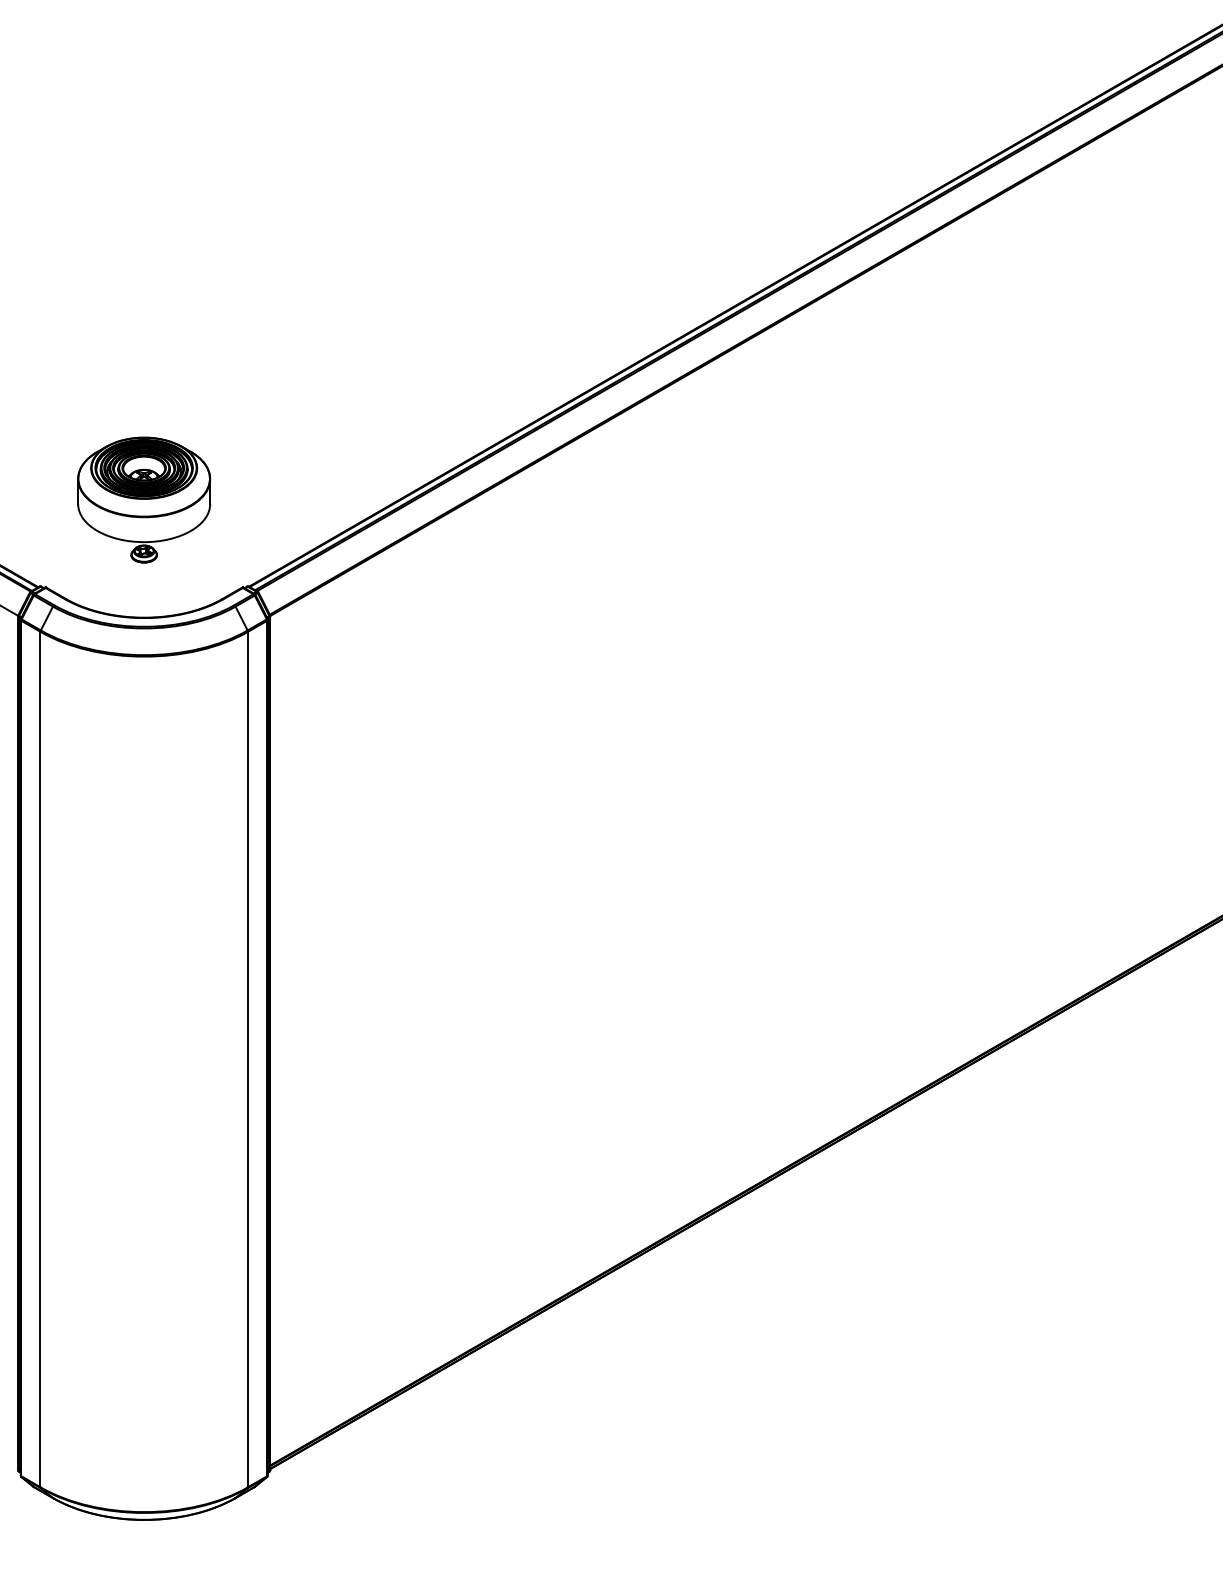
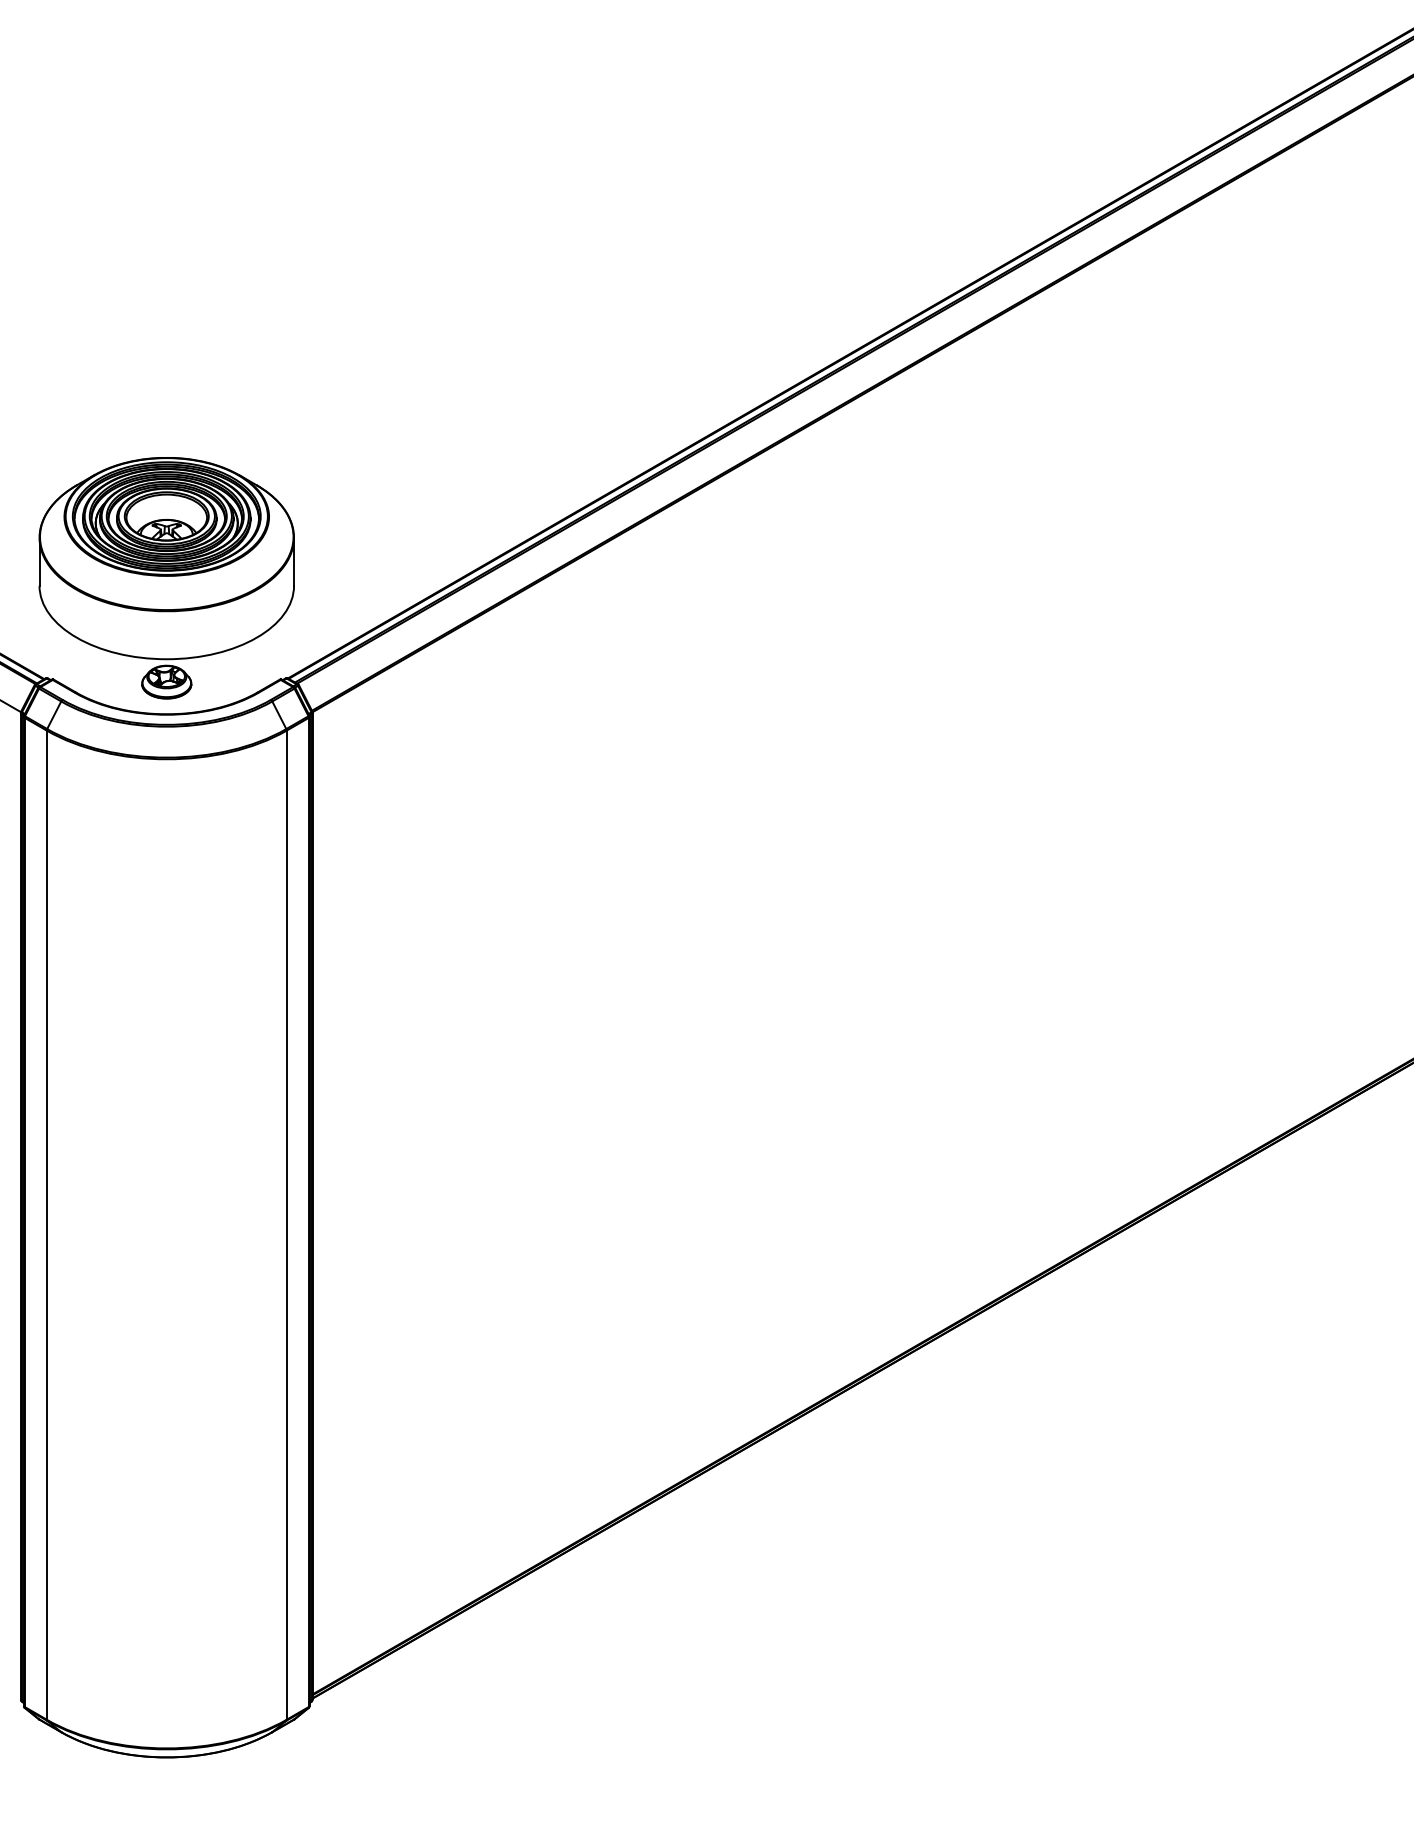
part: (144, 500) -> (166, 578), size x1.67

